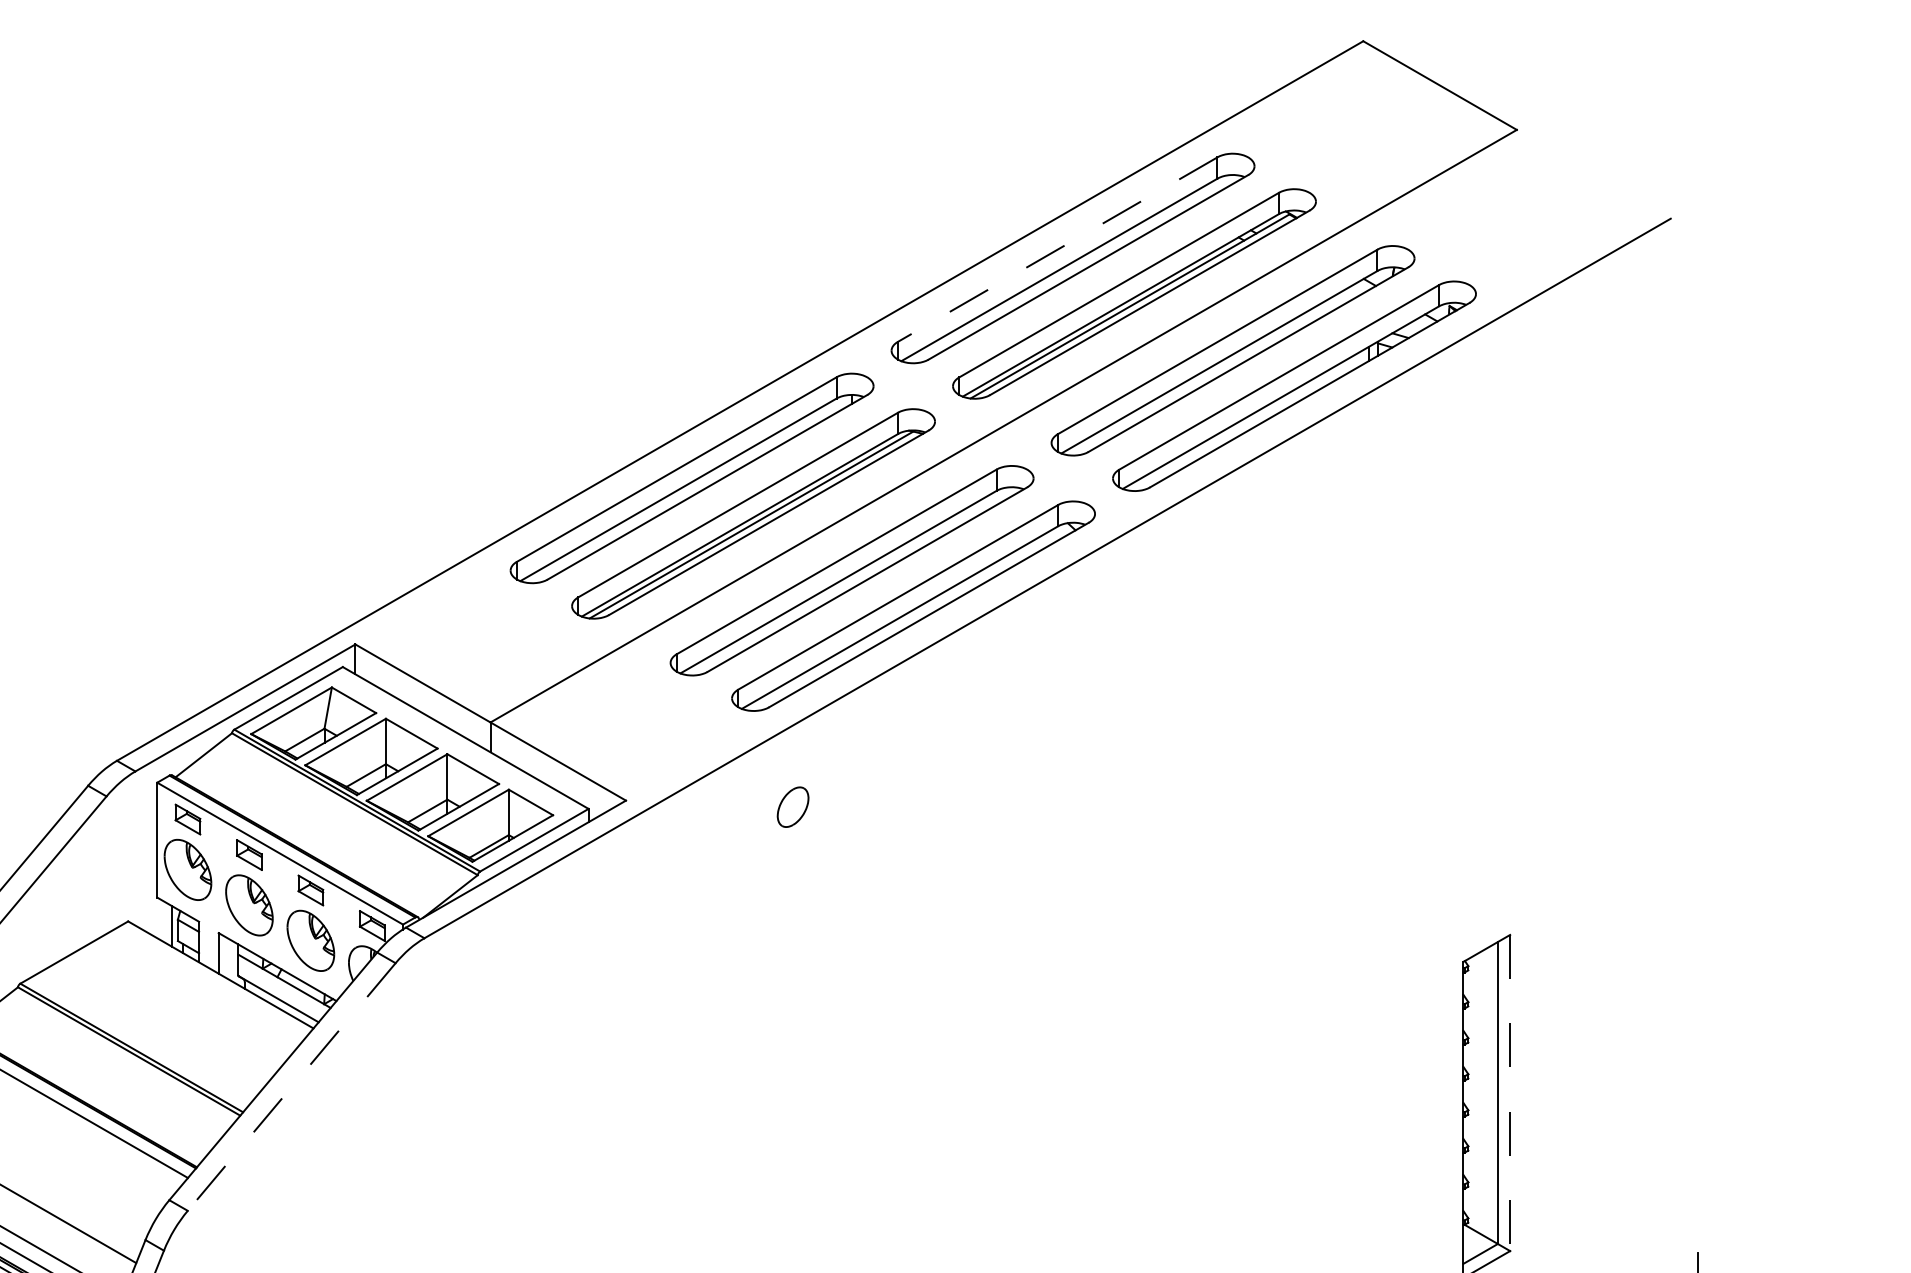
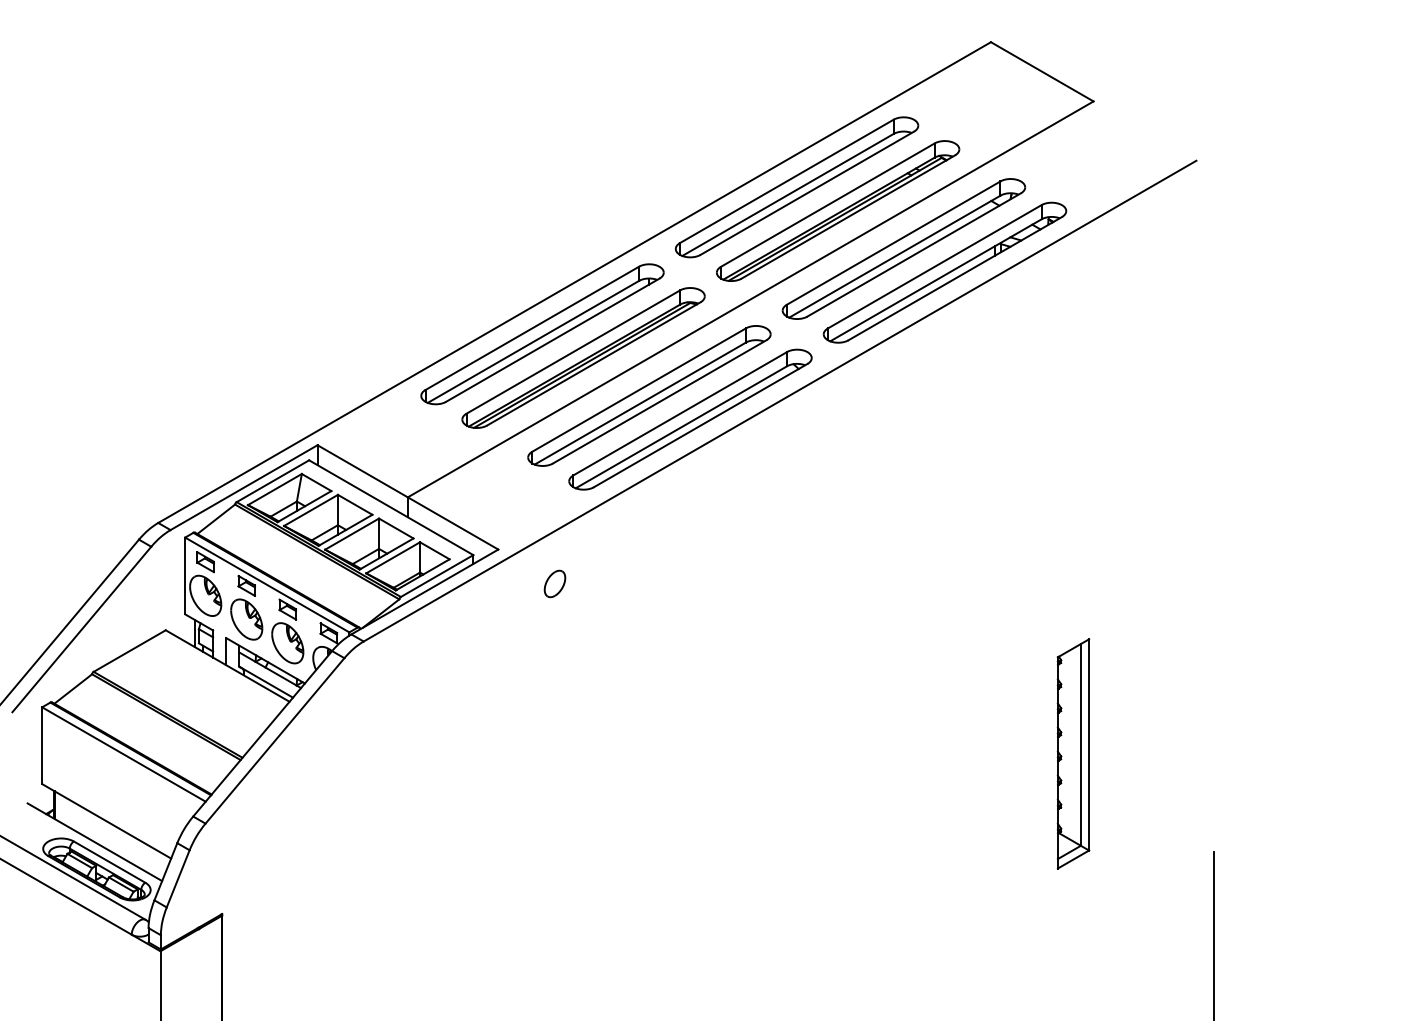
line: (1057, 249) -> (786, 181), dashed -> solid
part: (792, 806) -> (554, 583), moved
line: (292, 1086) -> (275, 740), dashed -> solid
line: (1510, 1092) -> (1089, 744), dashed -> solid

